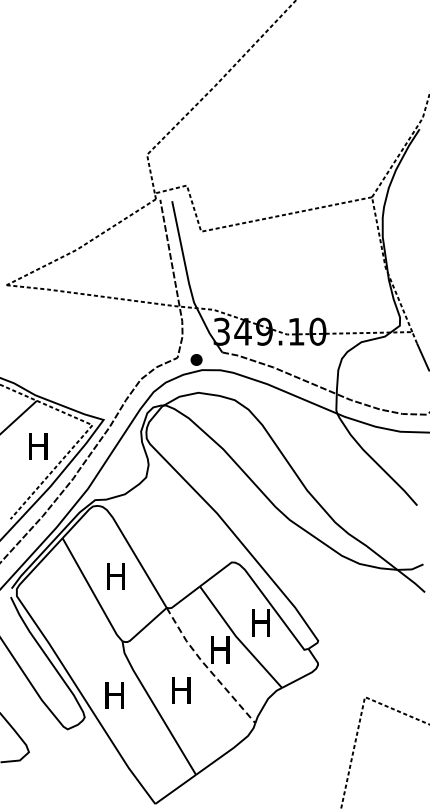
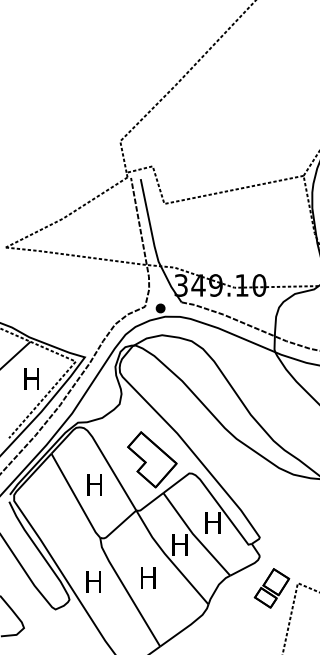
part: (186, 545) -> (152, 459), added
line: (206, 666) -> (168, 558), dashed -> solid
part: (333, 703) -> (272, 588), added

